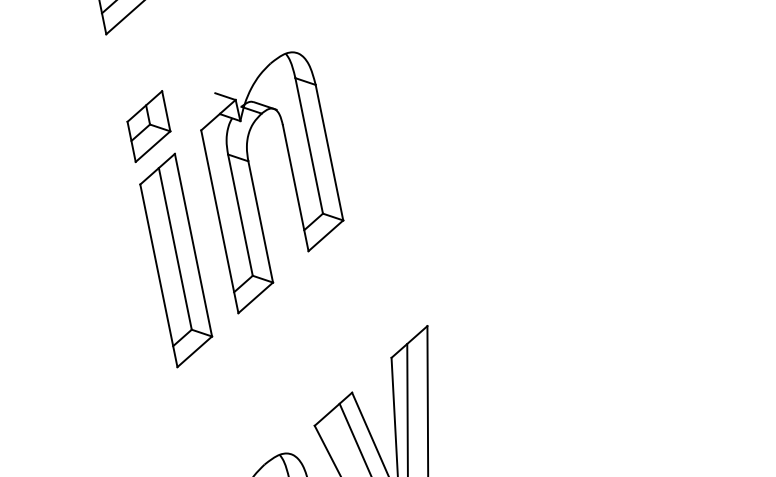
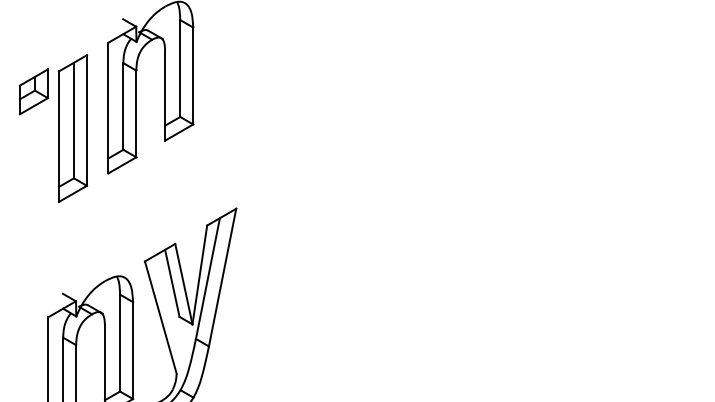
part: (148, 126) -> (33, 91), moved

